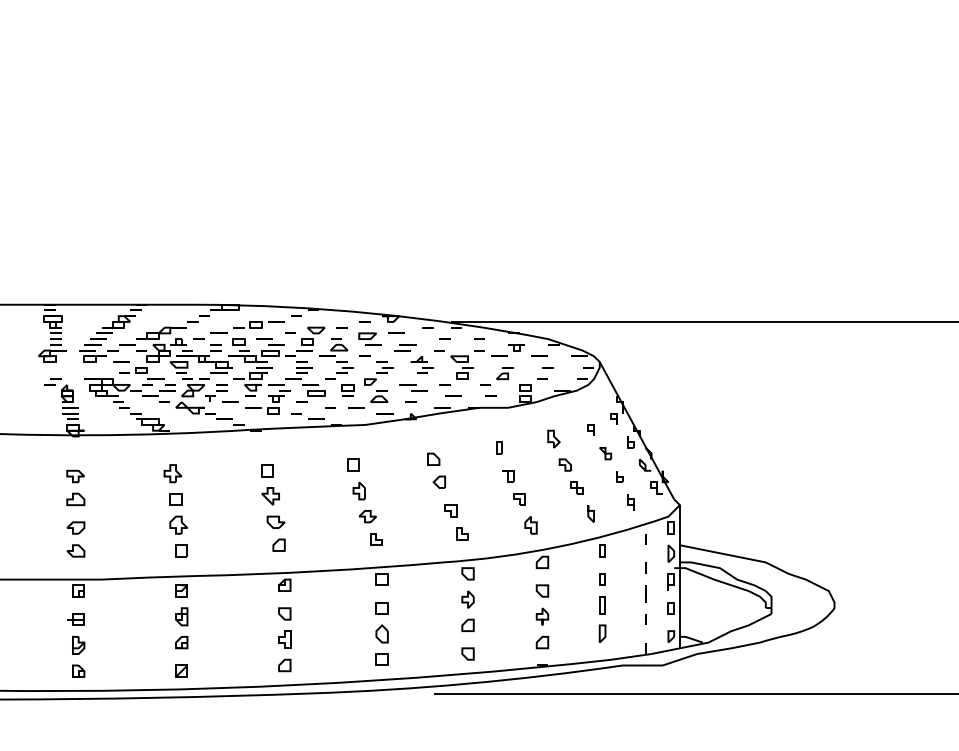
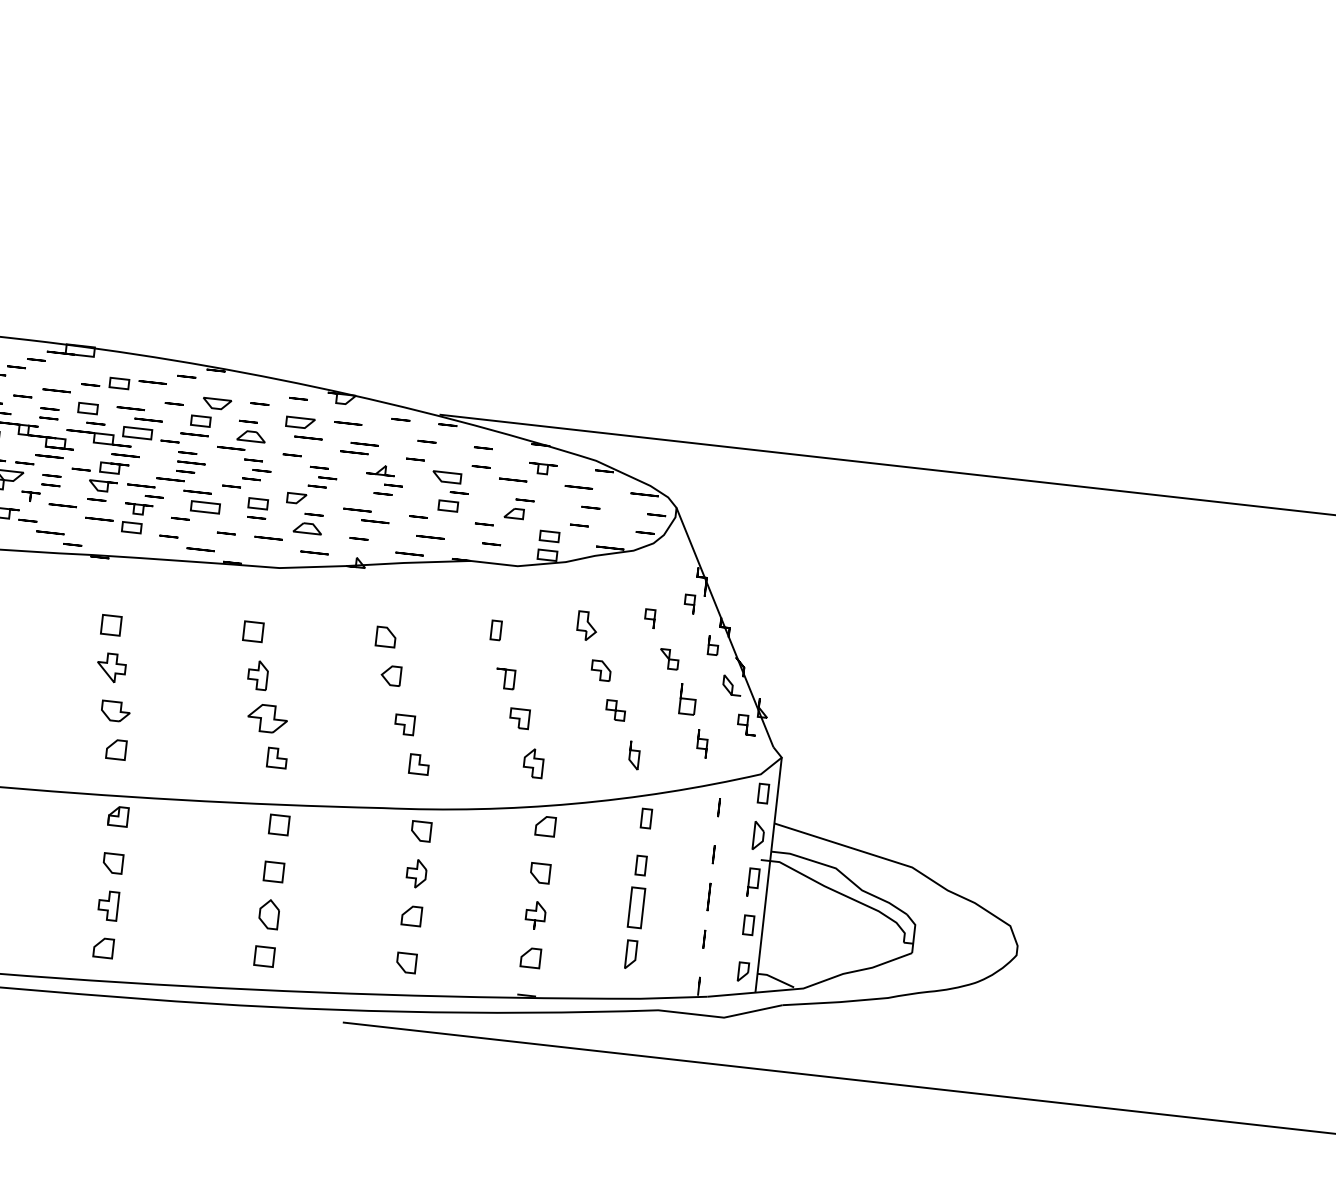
part: (619, 476) -> (687, 699), size x1.6
part: (367, 516) -> (266, 718), size x1.4
part: (602, 605) -> (636, 908), size x1.4

